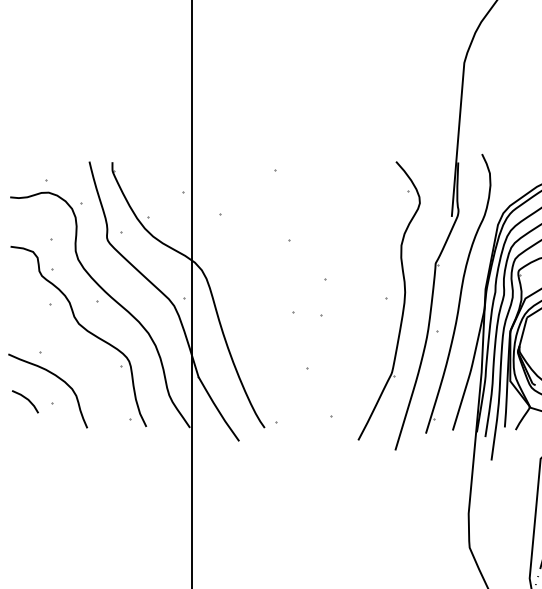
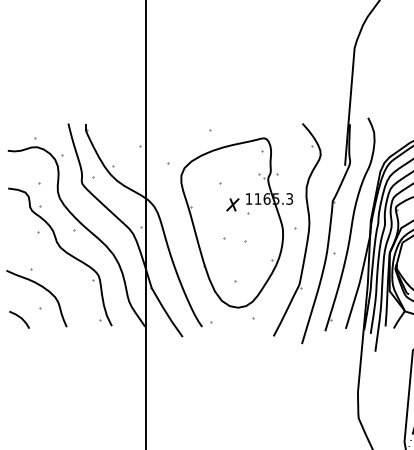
part: (309, 291) -> (236, 222), added
line: (26, 399) -> (20, 318), moved

